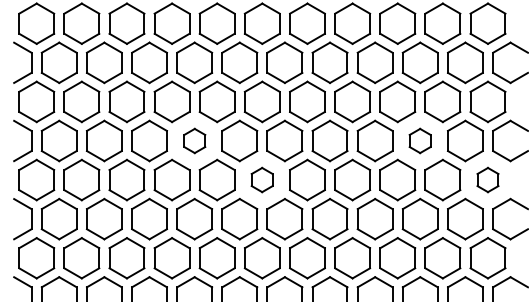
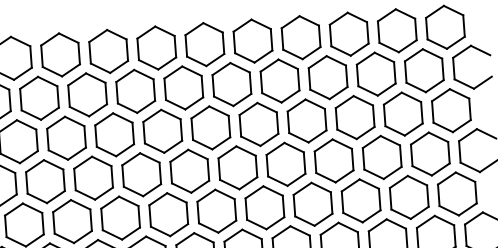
part: (194, 140) -> (141, 174), size x1.67
part: (419, 140) -> (381, 157), size x1.67
part: (261, 179) -> (215, 210), size x1.67
part: (487, 179) -> (456, 193), size x1.67

